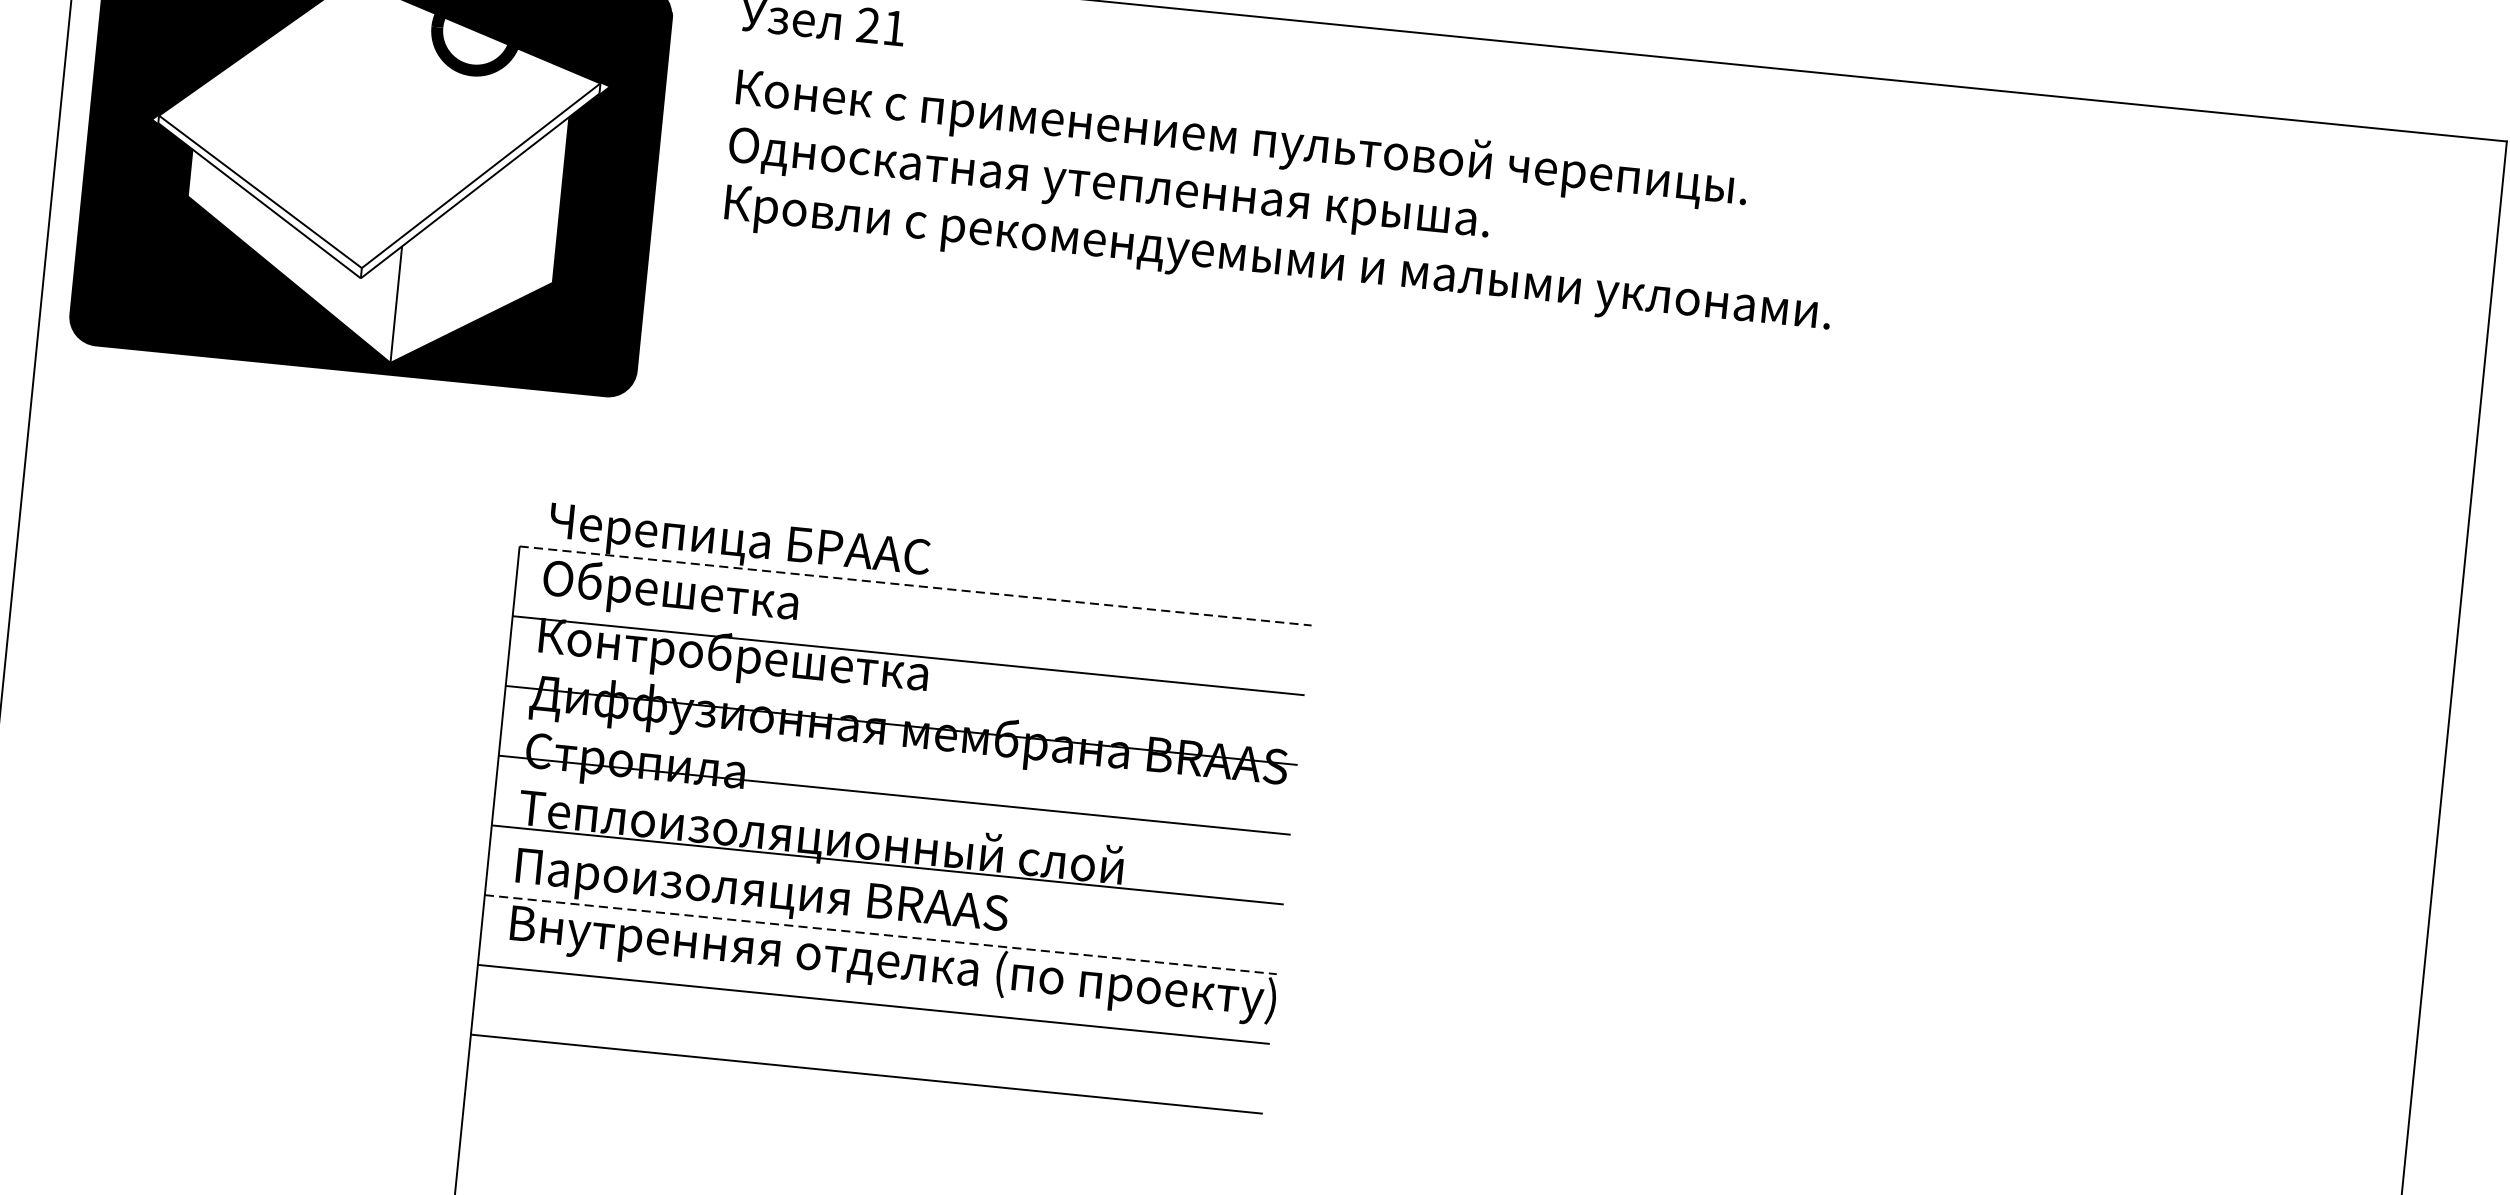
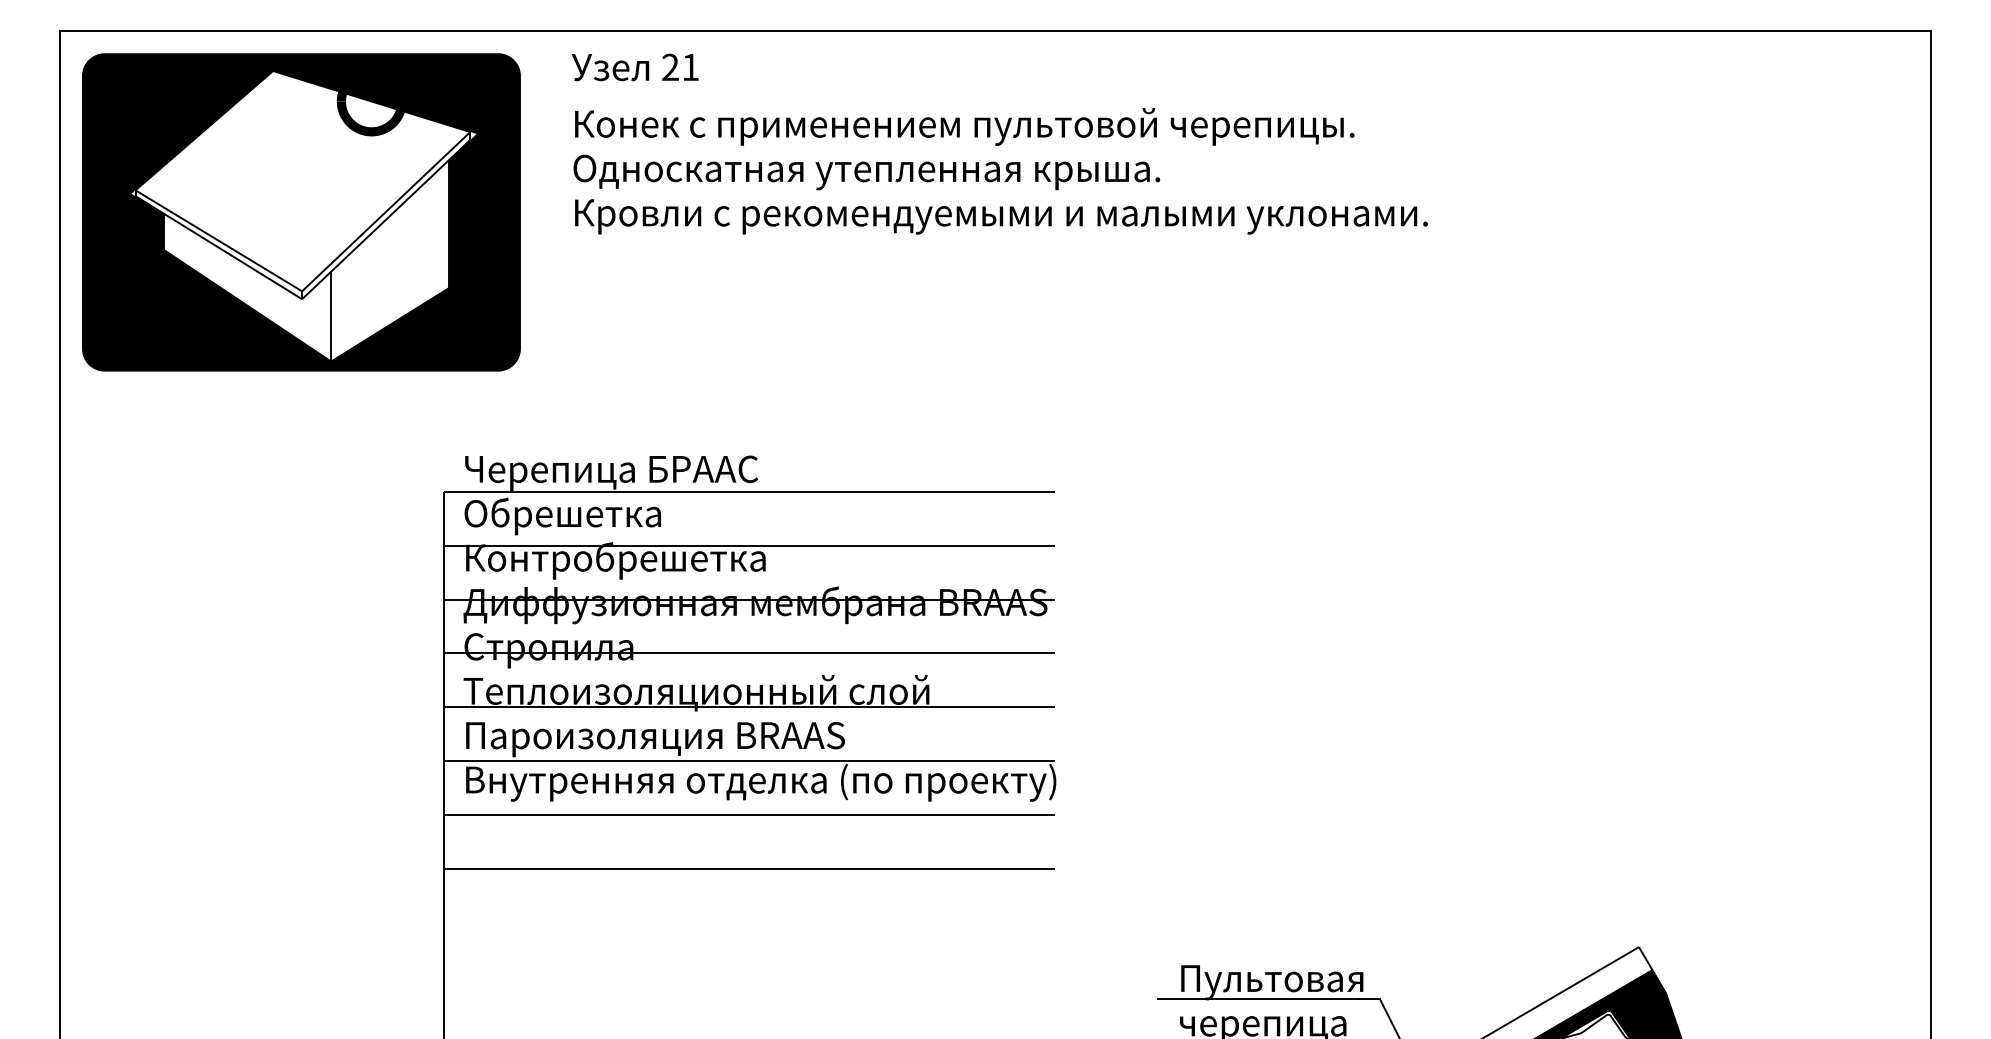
line: (915, 585) -> (749, 491), dashed -> solid
line: (880, 935) -> (749, 761), dashed -> solid

